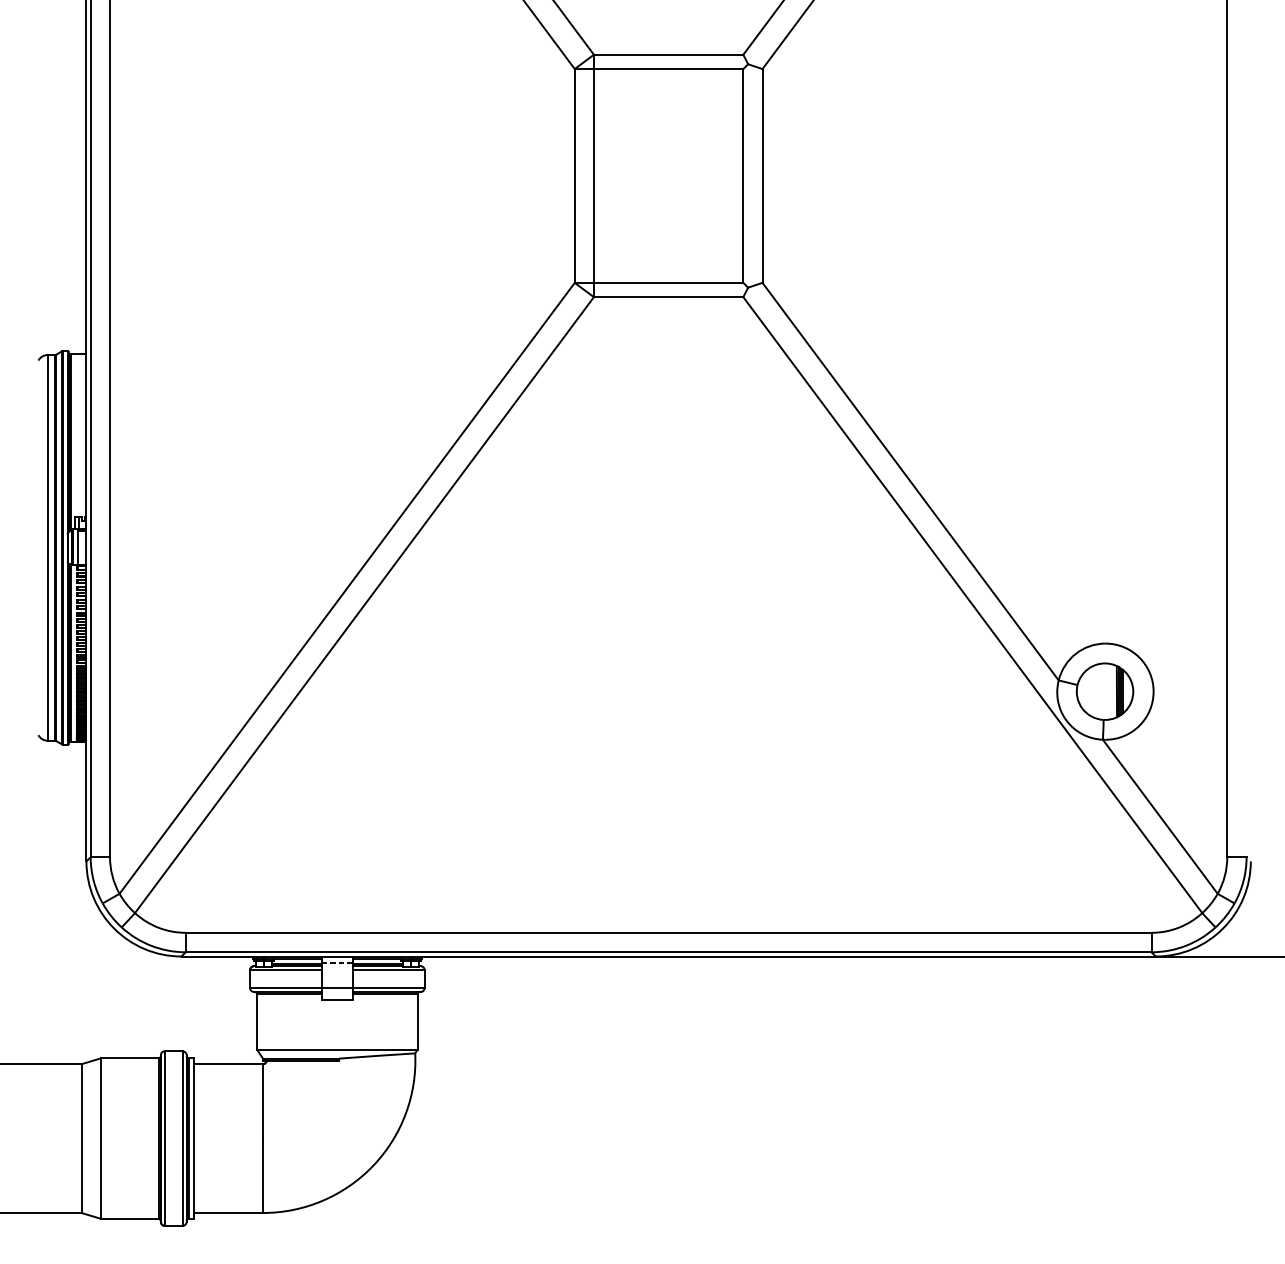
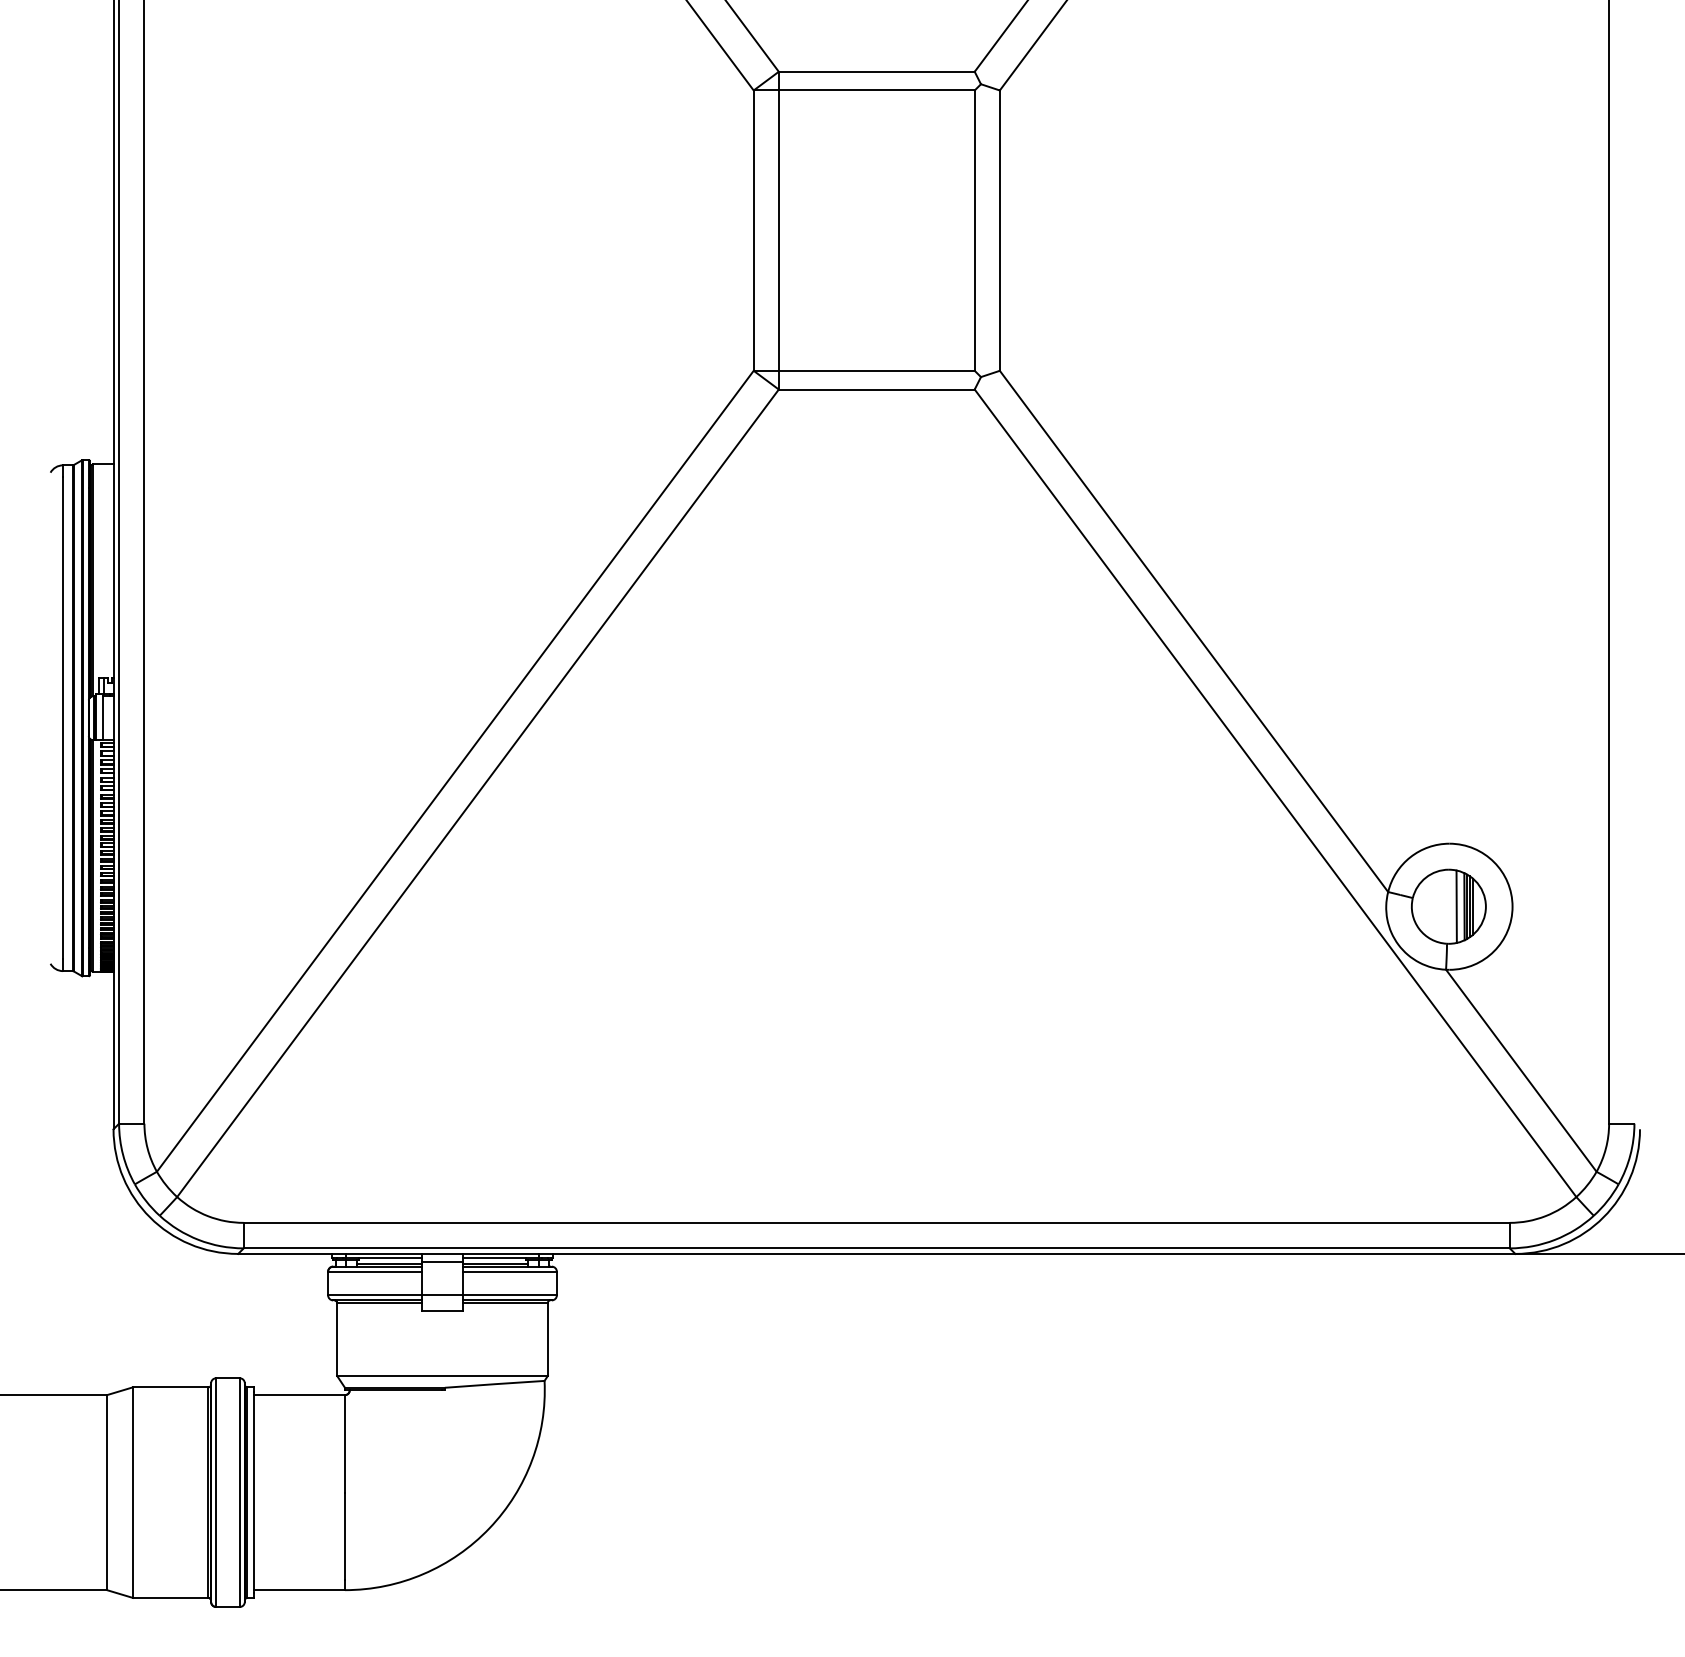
line: (1110, 691) -> (1456, 906), added
line: (338, 963) -> (443, 1262), dashed -> solid

